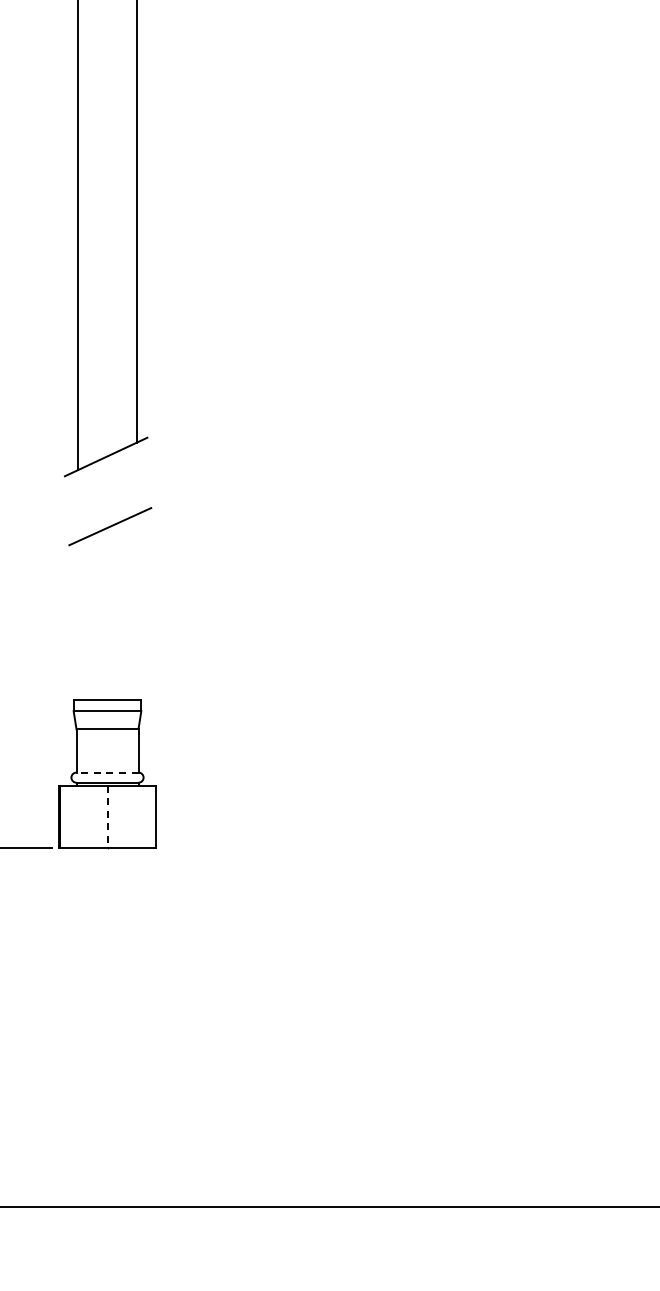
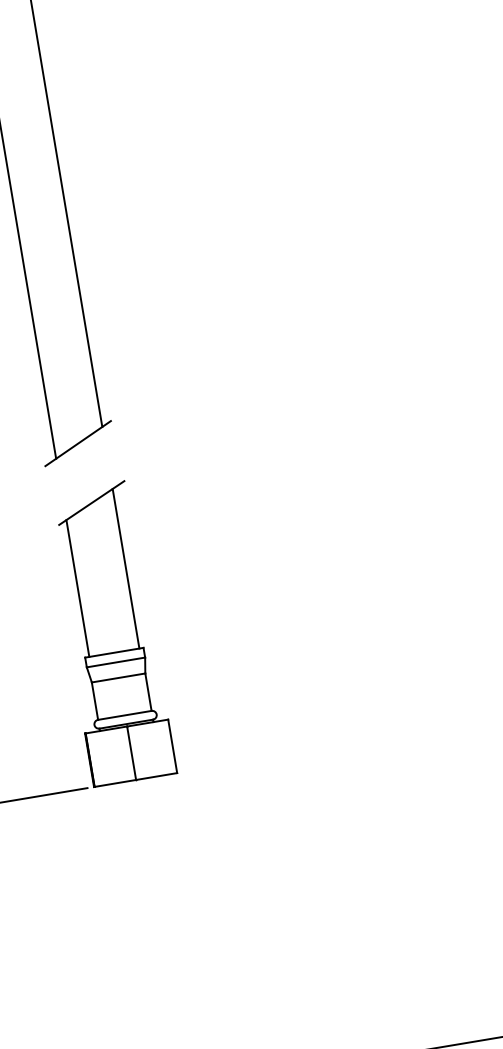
line: (136, 606) -> (125, 568), added
line: (78, 620) -> (77, 588), added
line: (107, 772) -> (124, 715), dashed -> solid
line: (108, 817) -> (132, 753), dashed -> solid

